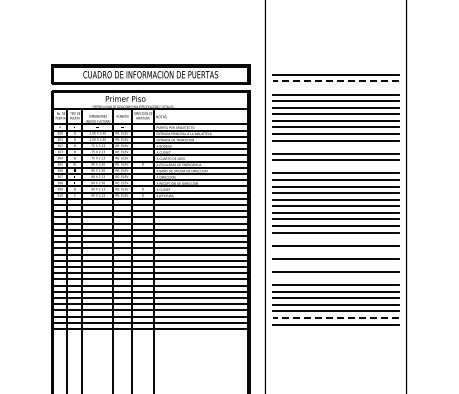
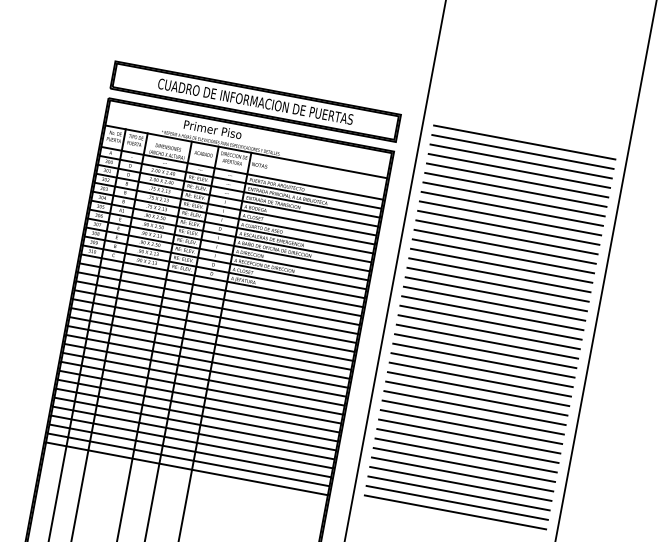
line: (335, 68) -> (523, 142), added
line: (335, 81) -> (520, 161), dashed -> solid
line: (335, 88) -> (518, 171), added
line: (335, 147) -> (502, 256), added
line: (335, 166) -> (497, 284), added
line: (335, 239) -> (477, 389), added
line: (335, 252) -> (474, 408), added
line: (335, 265) -> (470, 426), added
line: (335, 278) -> (467, 445), added
line: (335, 318) -> (456, 503), dashed -> solid

